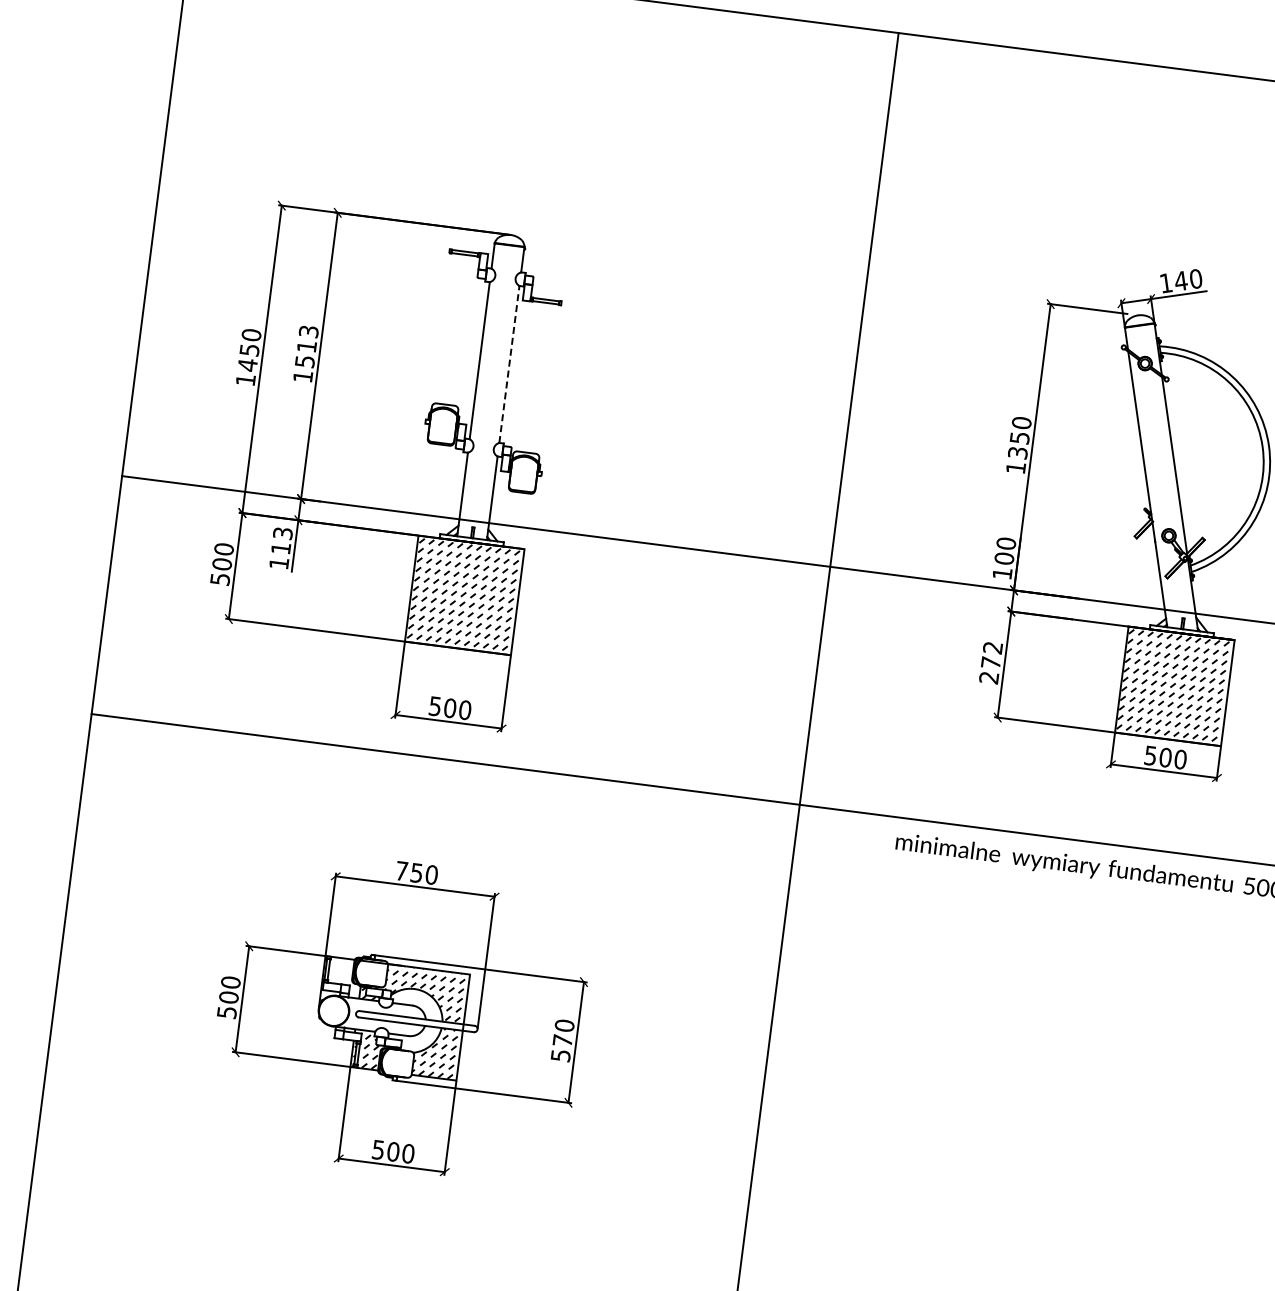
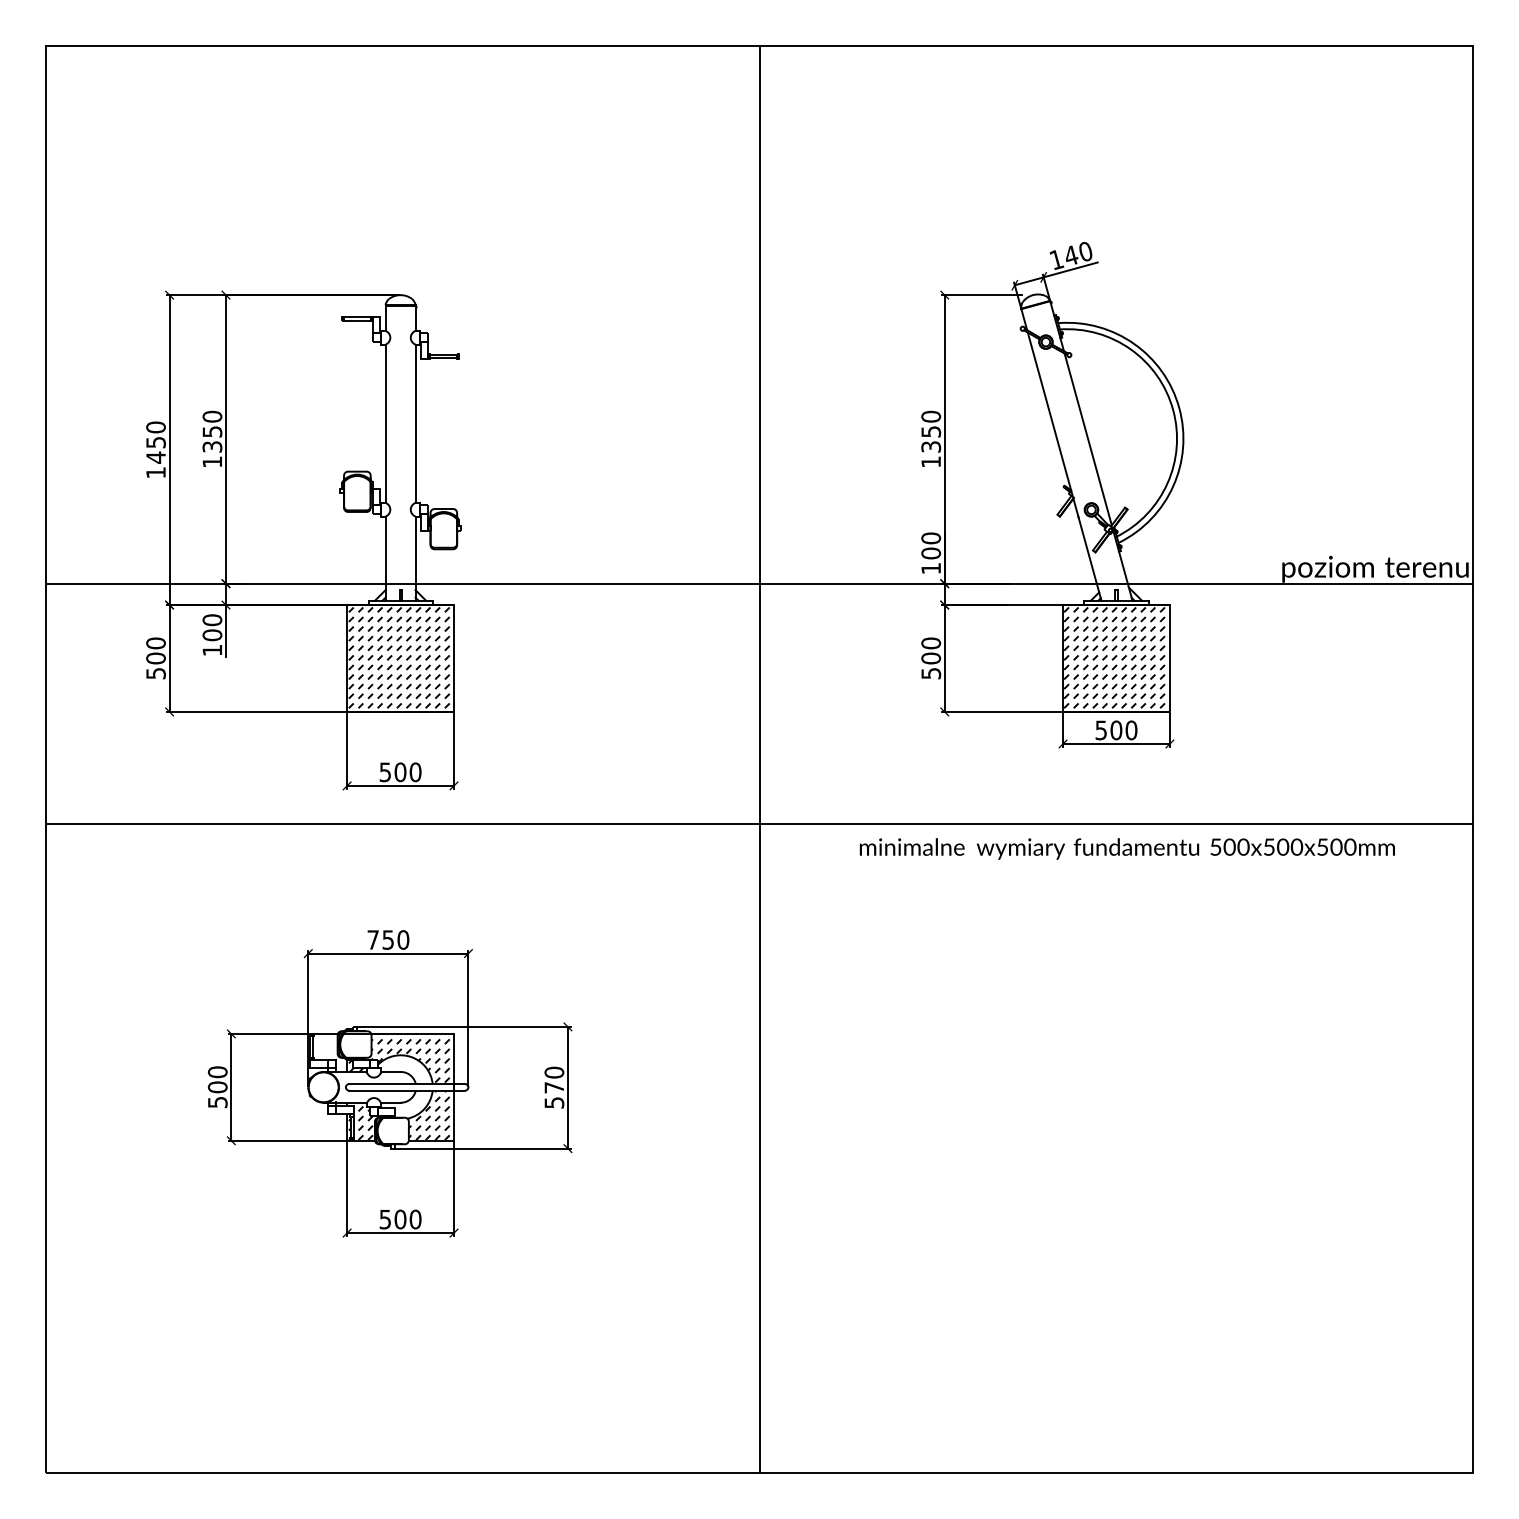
text: (307, 346) -> (212, 431), 1513 -> 1350
line: (509, 364) -> (415, 423), dashed -> solid
text: (282, 540) -> (212, 627), 113 -> 100
text: (991, 662) -> (931, 658), 272 -> 500

